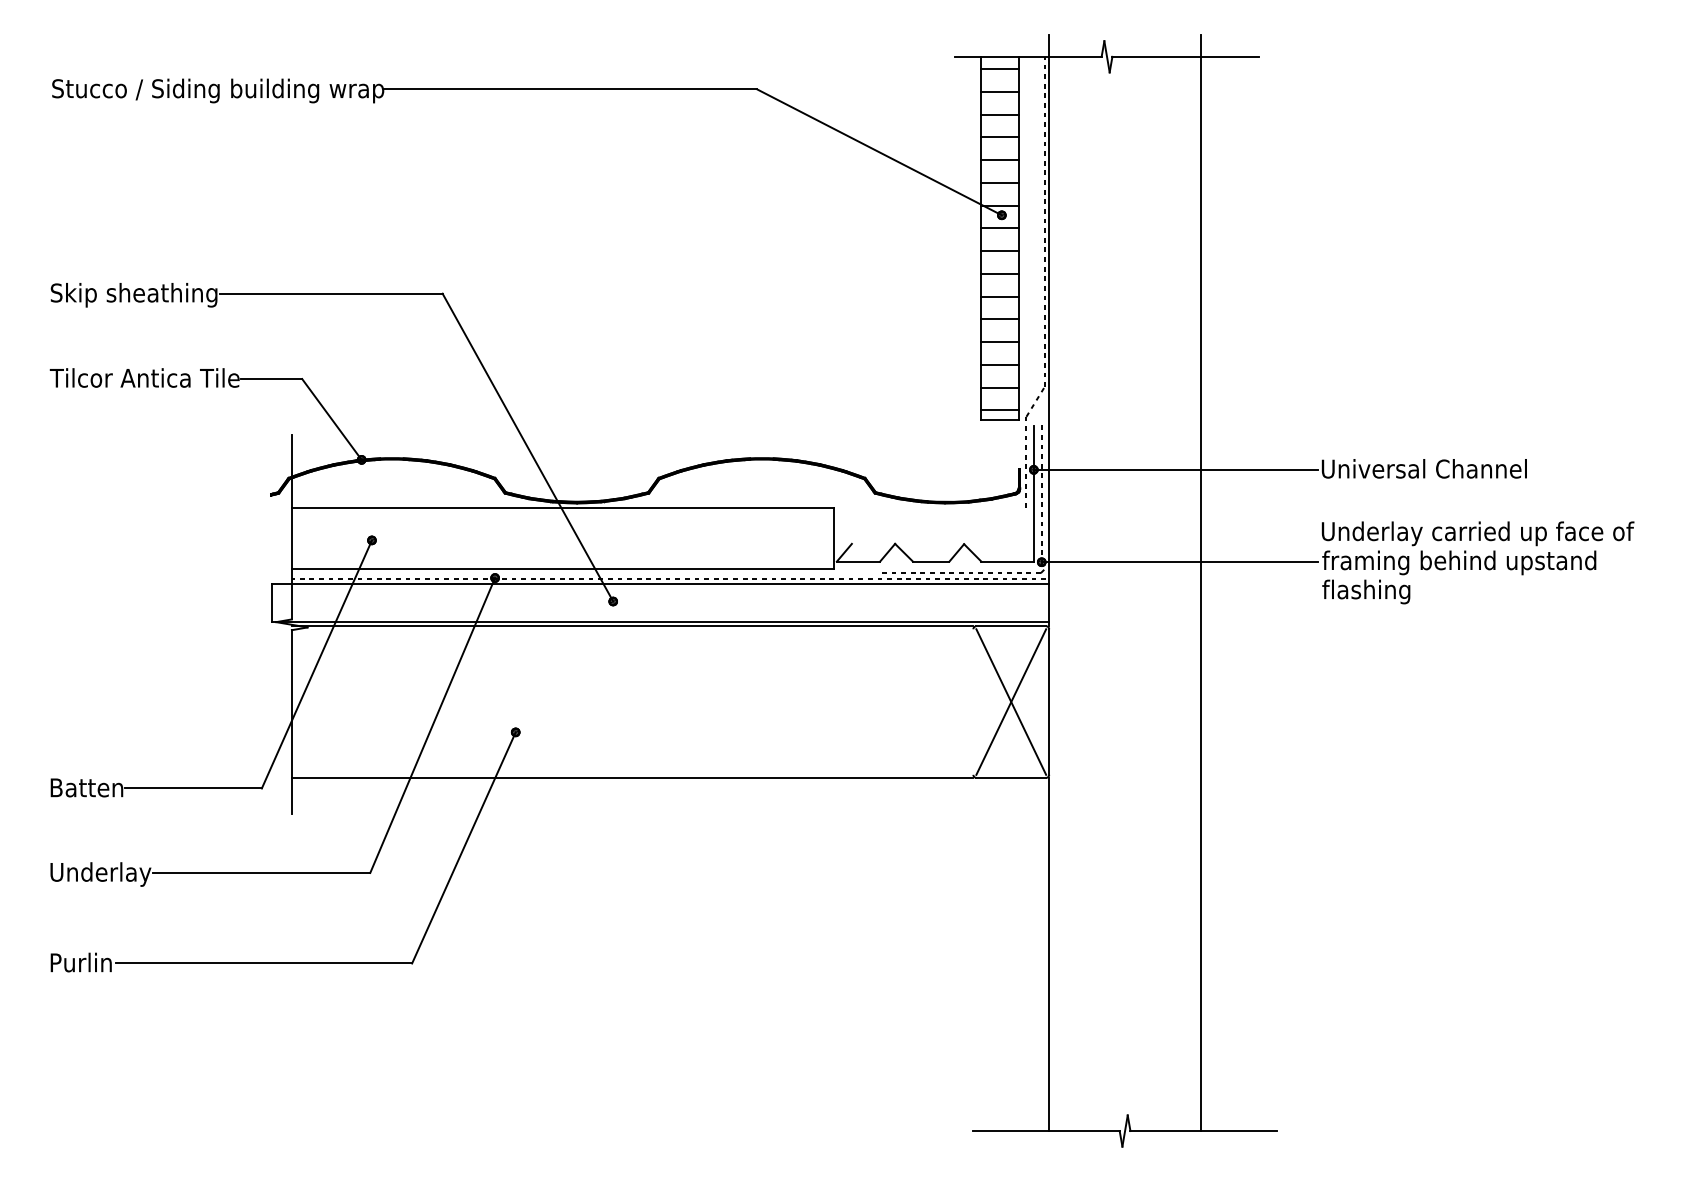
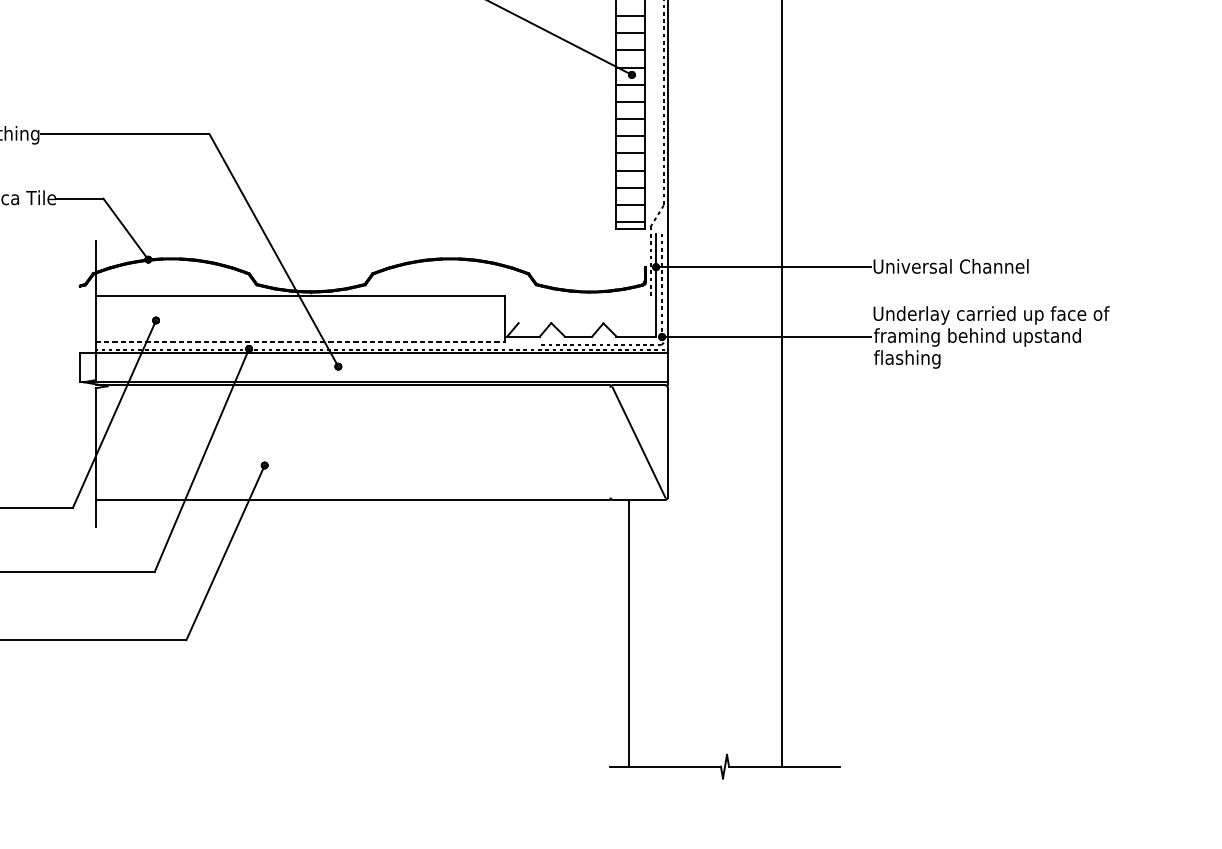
line: (562, 568) -> (300, 341), solid -> dashed
line: (1011, 701) -> (639, 442), removed
line: (1049, 954) -> (629, 633), moved

